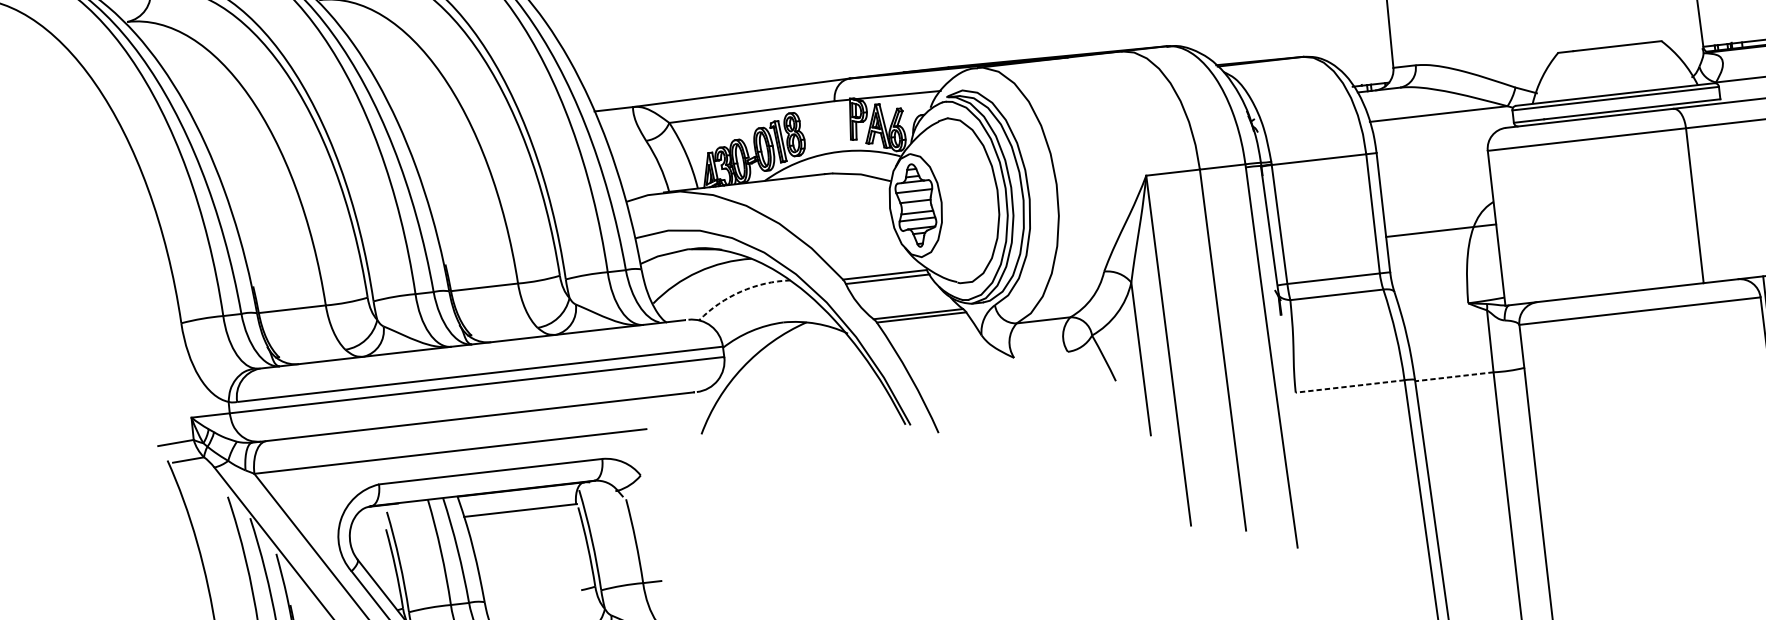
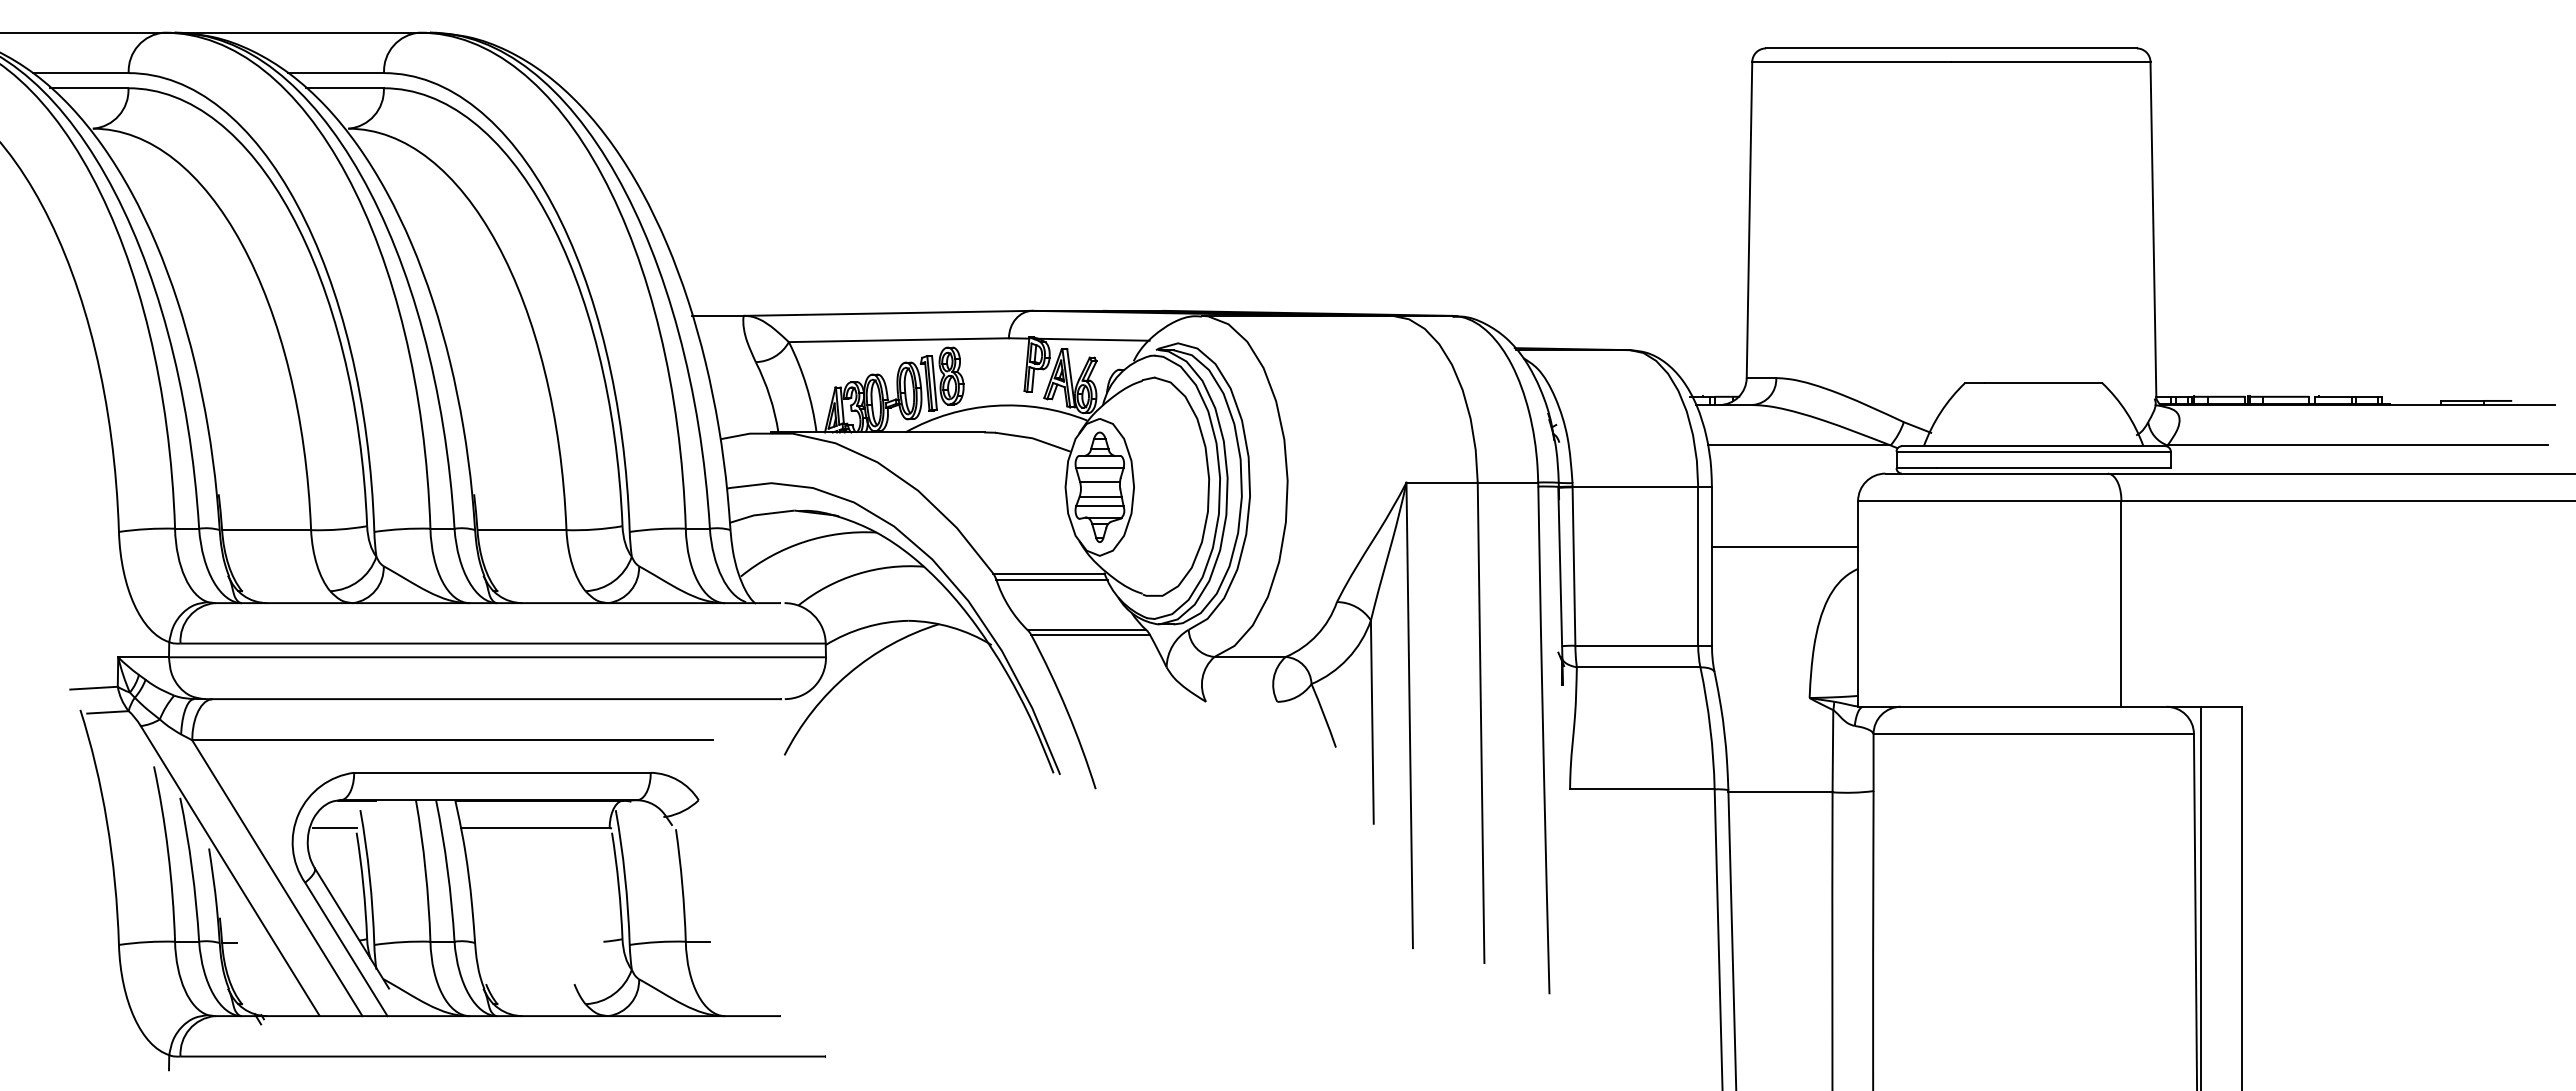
line: (1440, 230) -> (1784, 546), moved
arc: (740, 291) -> (857, 574), dashed -> solid
line: (1454, 376) -> (1780, 792), dashed -> solid
line: (1349, 386) -> (1641, 789), dashed -> solid
line: (369, 528) -> (334, 828), added

